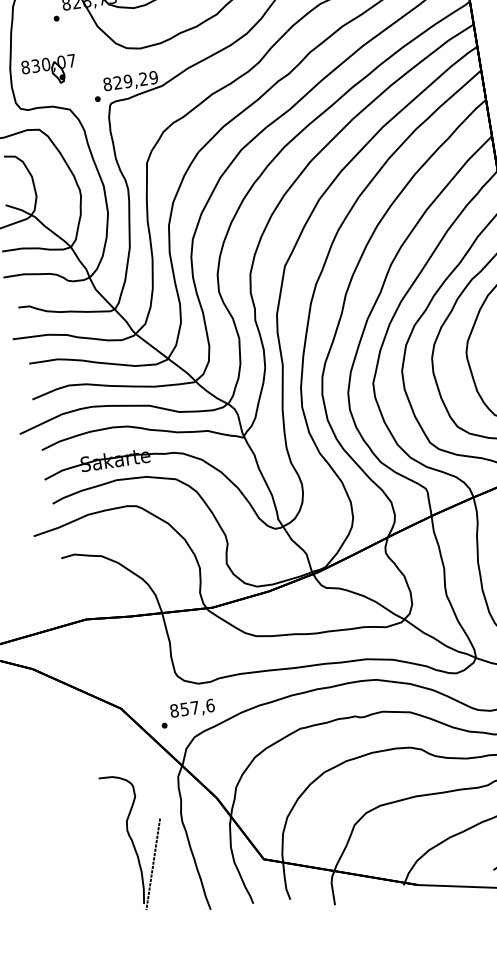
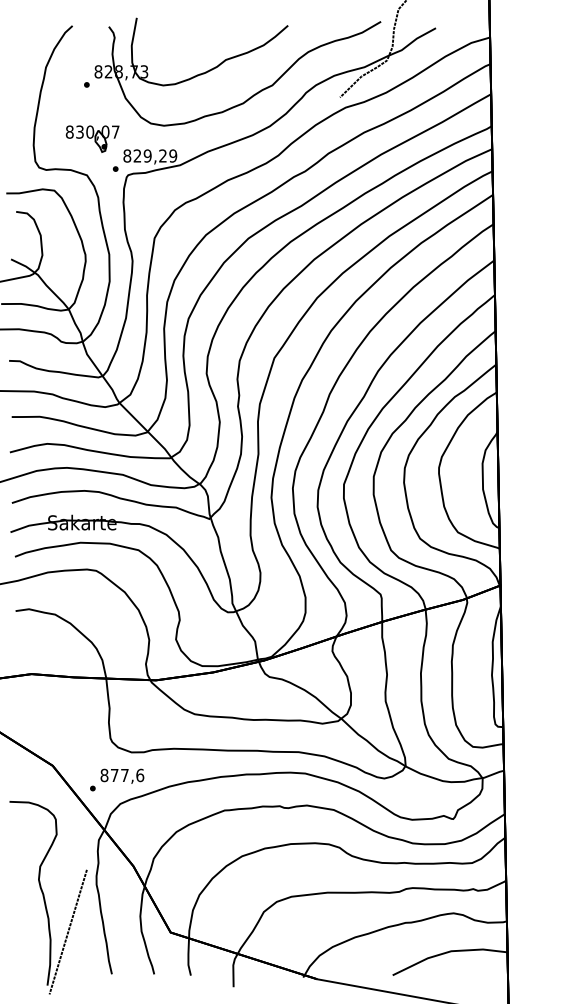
part: (49, 70) -> (92, 138), moved
text: (184, 709) -> (114, 775), 857,6 -> 877,6
part: (135, 841) -> (48, 897), size x1.43

